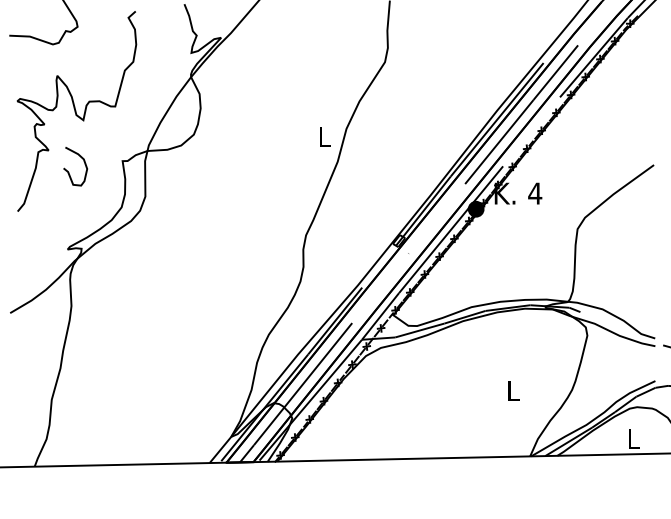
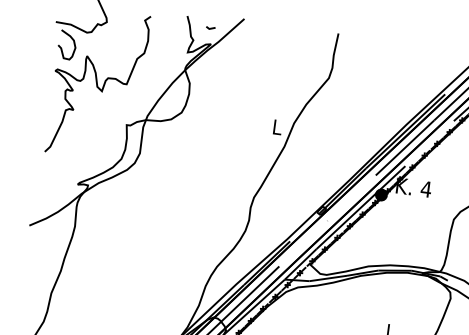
line: (217, 16) -> (210, 28), added
curve: (69, 172) -> (62, 48), moved

